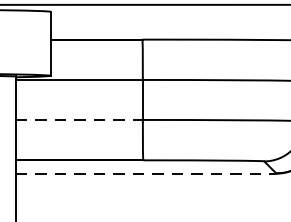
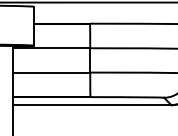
line: (79, 119) -> (51, 72), dashed -> solid
line: (146, 174) -> (92, 105), dashed -> solid

